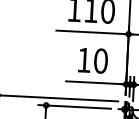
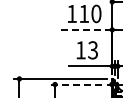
line: (91, 31) -> (85, 29), solid -> dashed
text: (101, 61) -> (93, 50), 10 -> 13
line: (74, 106) -> (75, 84), solid -> dashed

